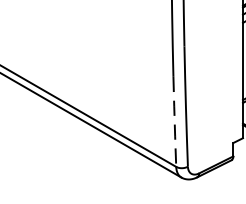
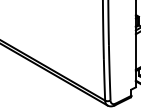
line: (174, 121) -> (104, 79), dashed -> solid

